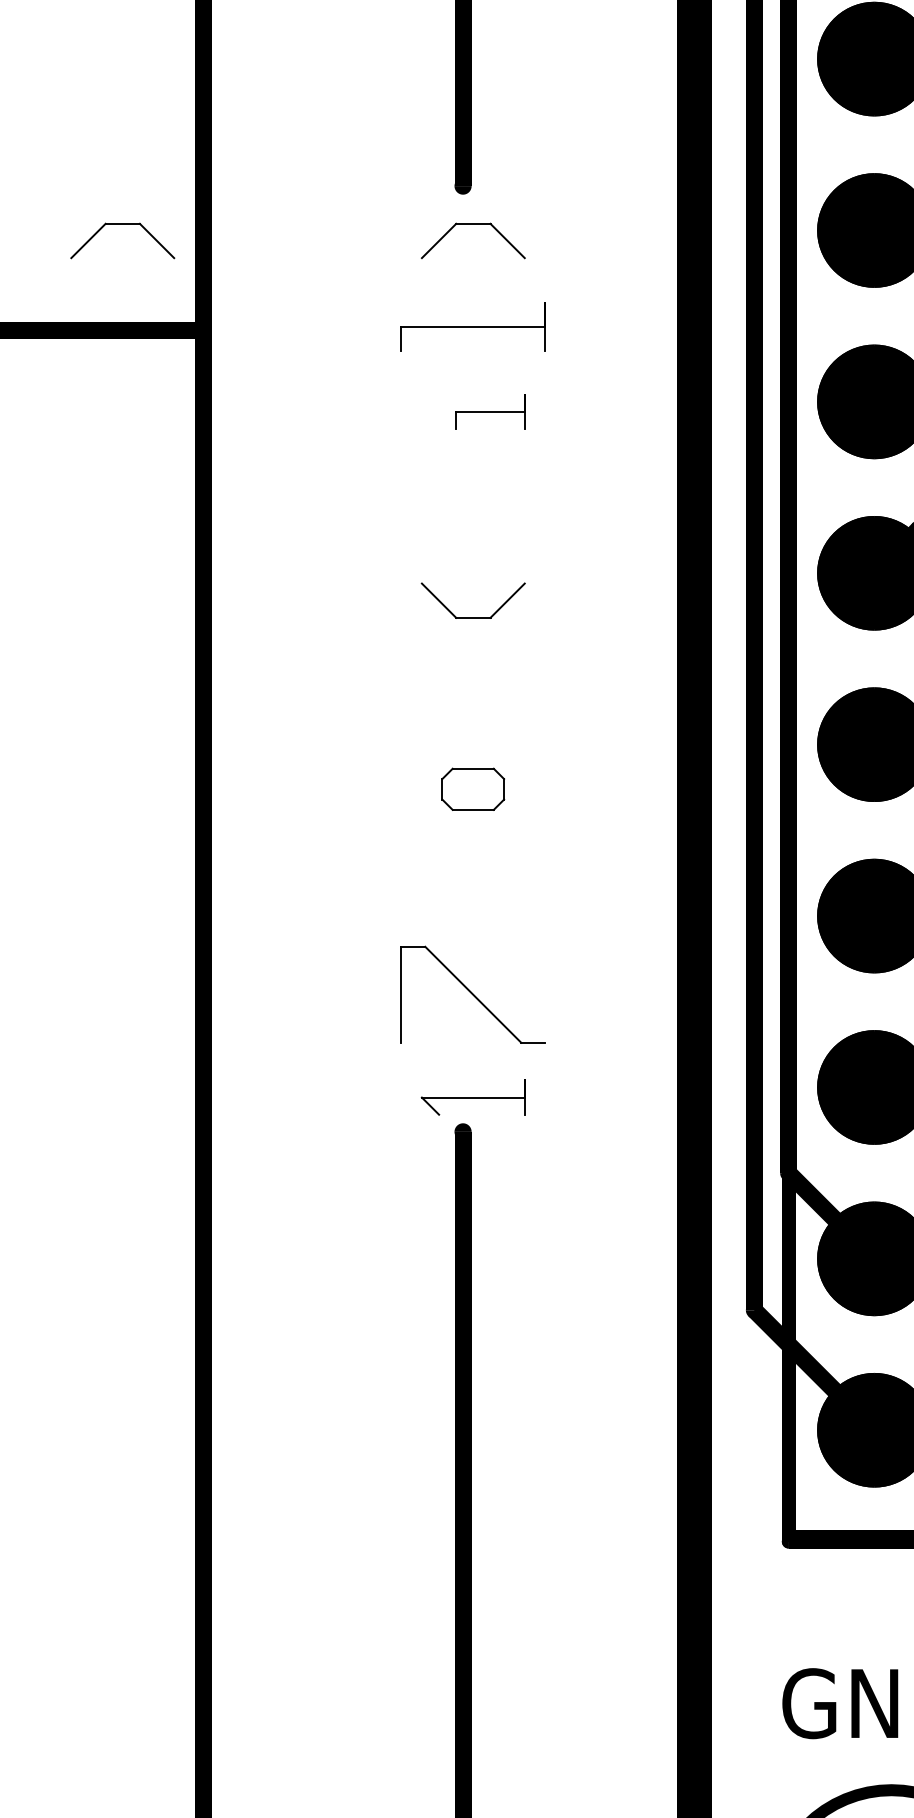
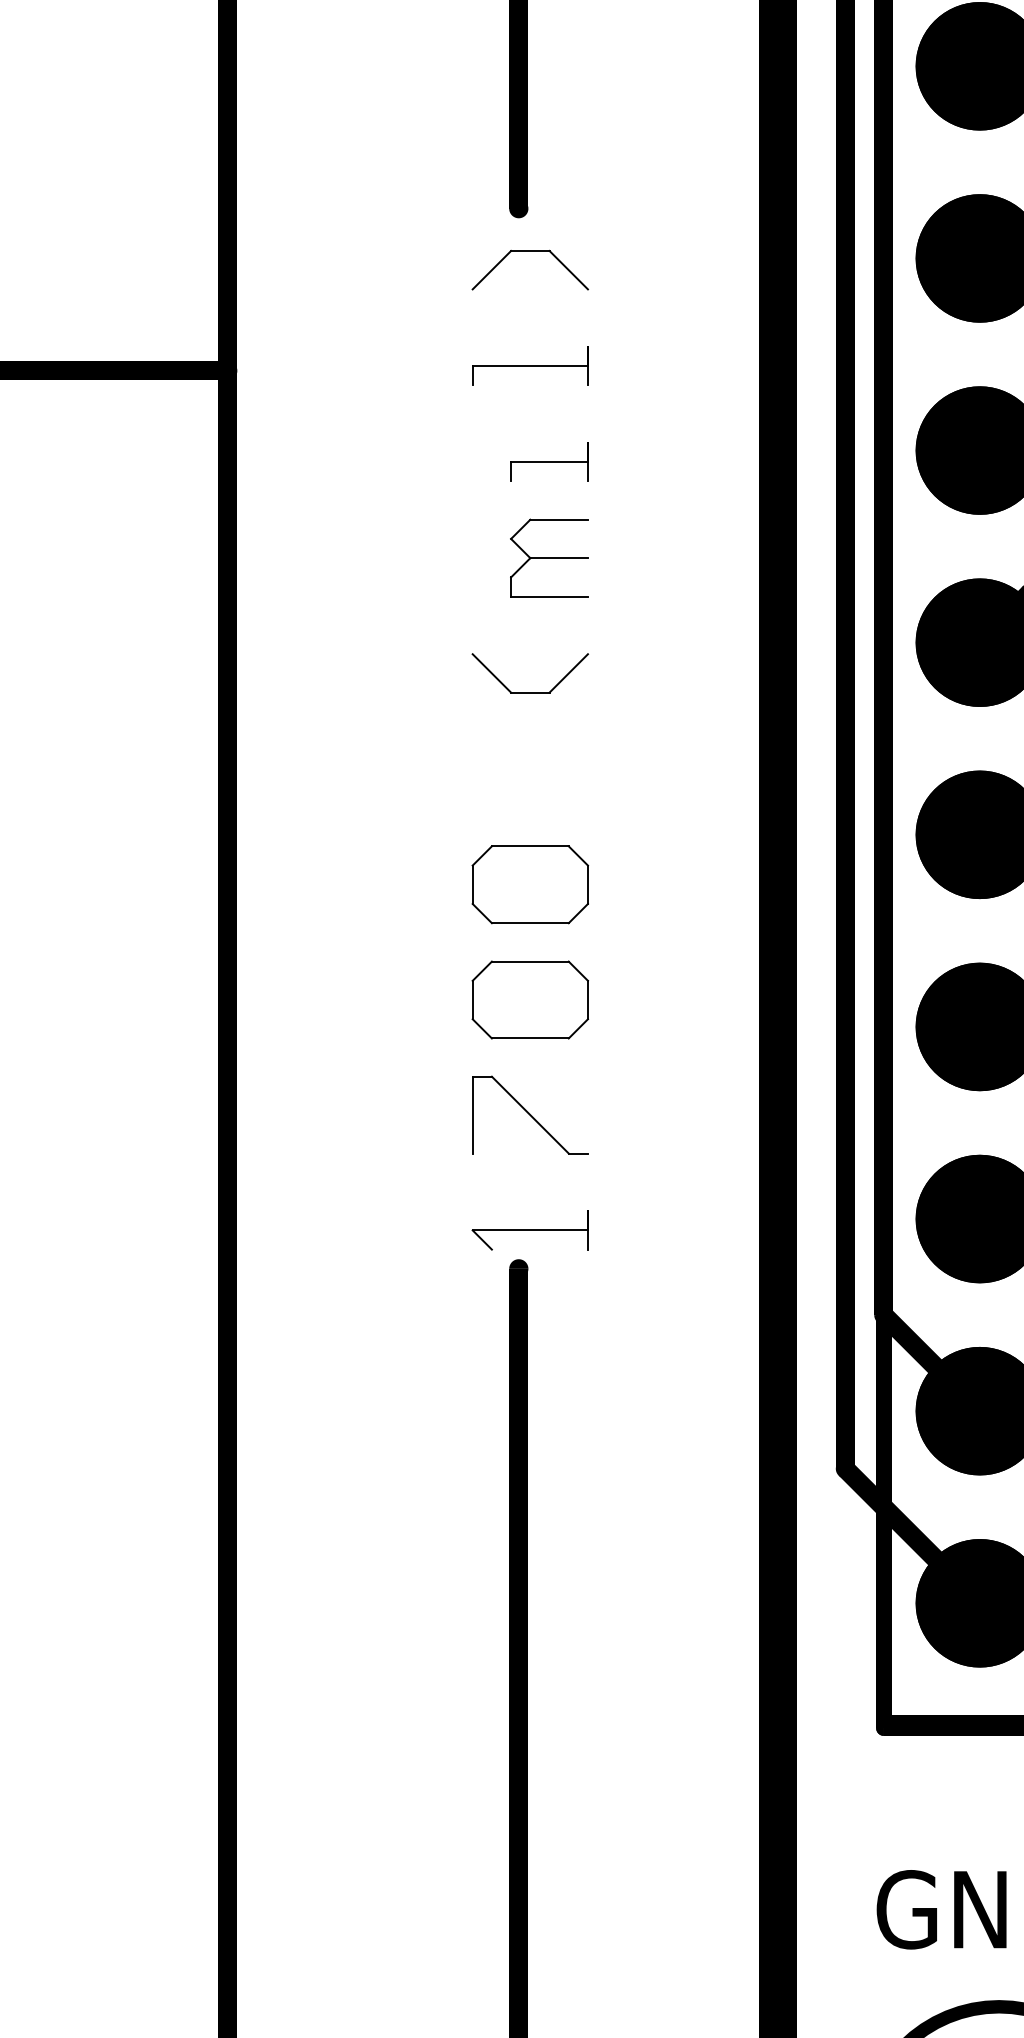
part: (122, 224) -> (136, 251), removed
part: (473, 326) -> (530, 365), size x0.71
part: (490, 497) -> (549, 557), added
part: (472, 789) -> (529, 884), size x1.67
part: (472, 891) -> (529, 999), added
part: (473, 994) -> (530, 1114), size x0.71

